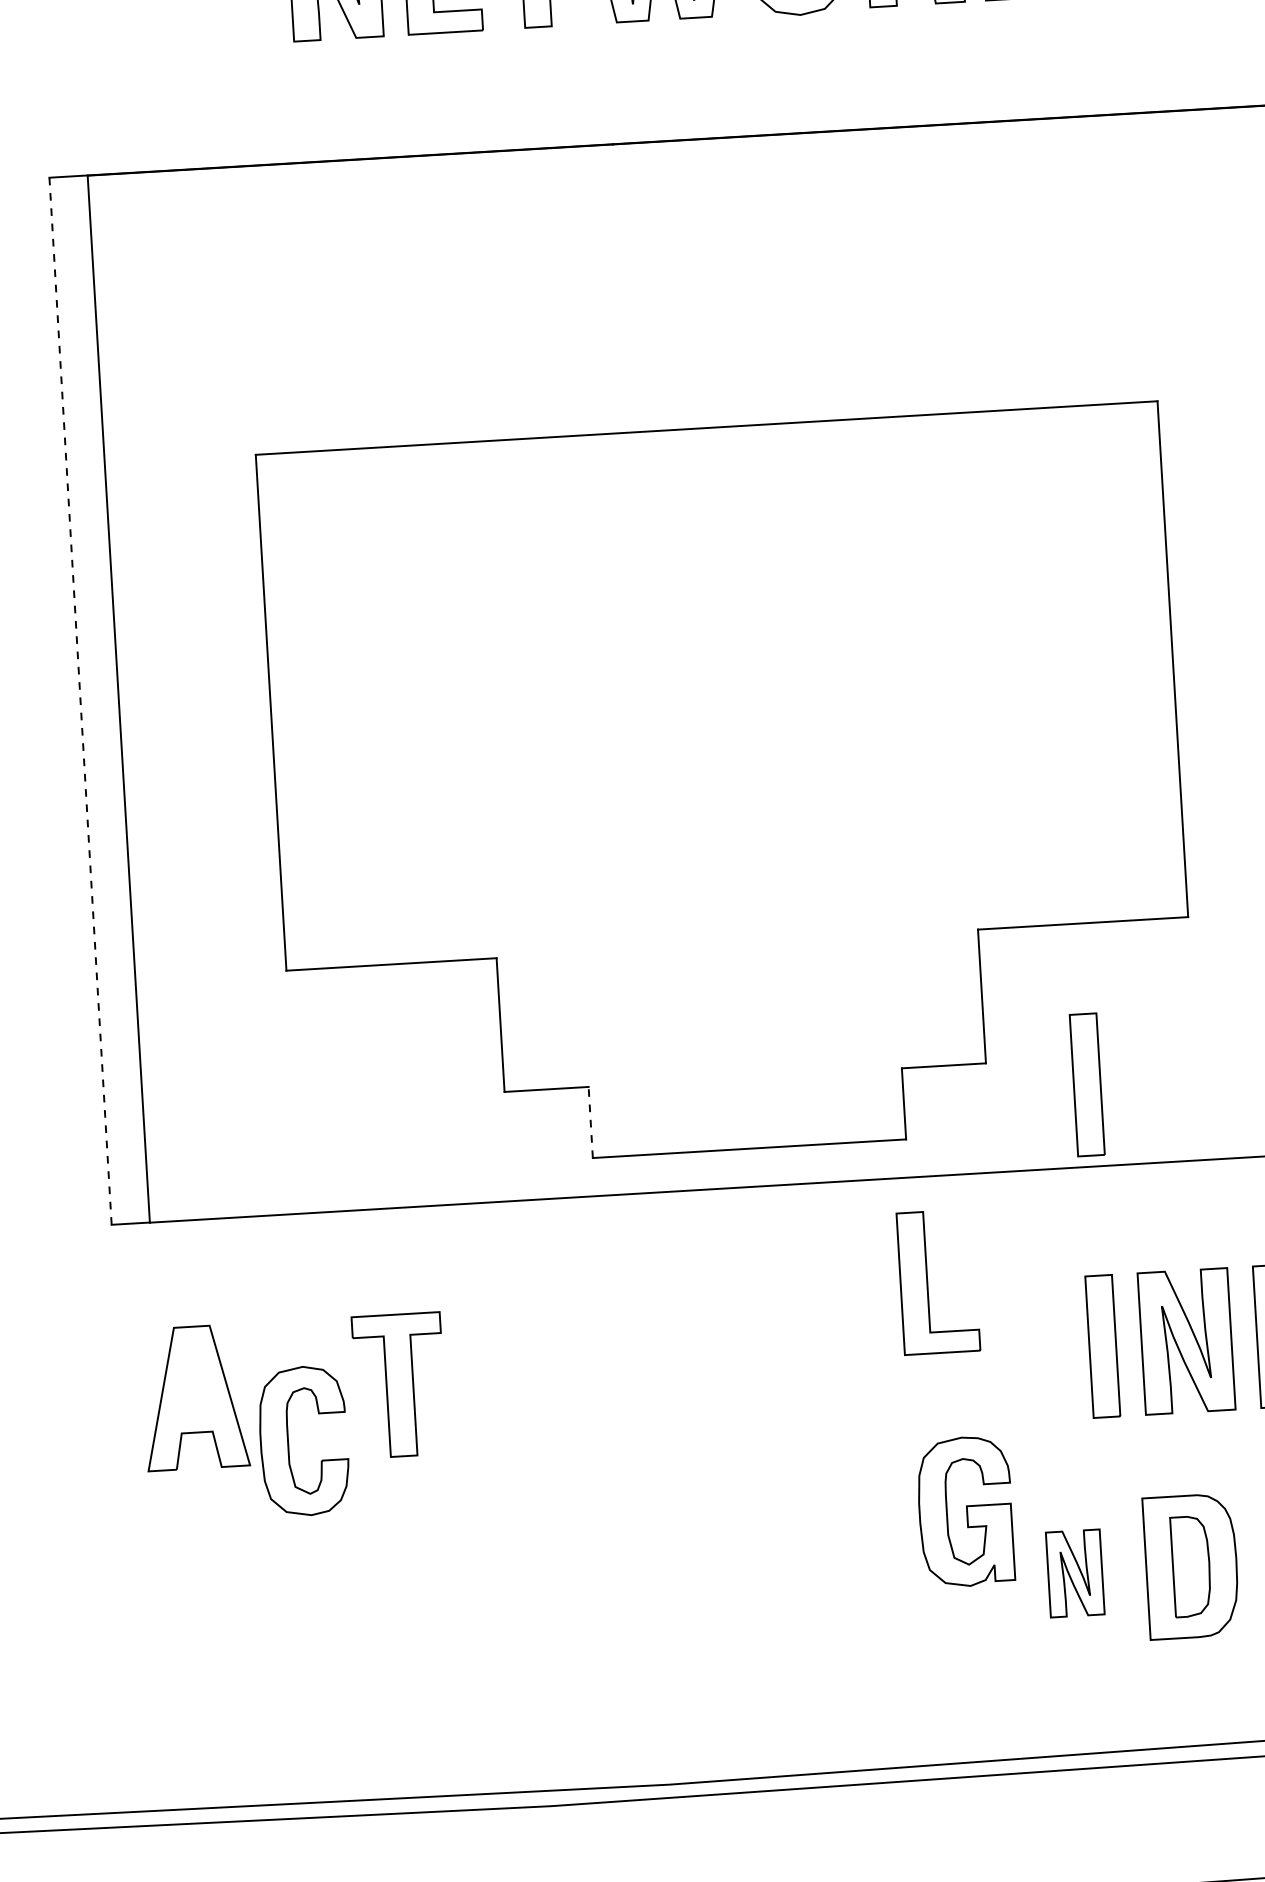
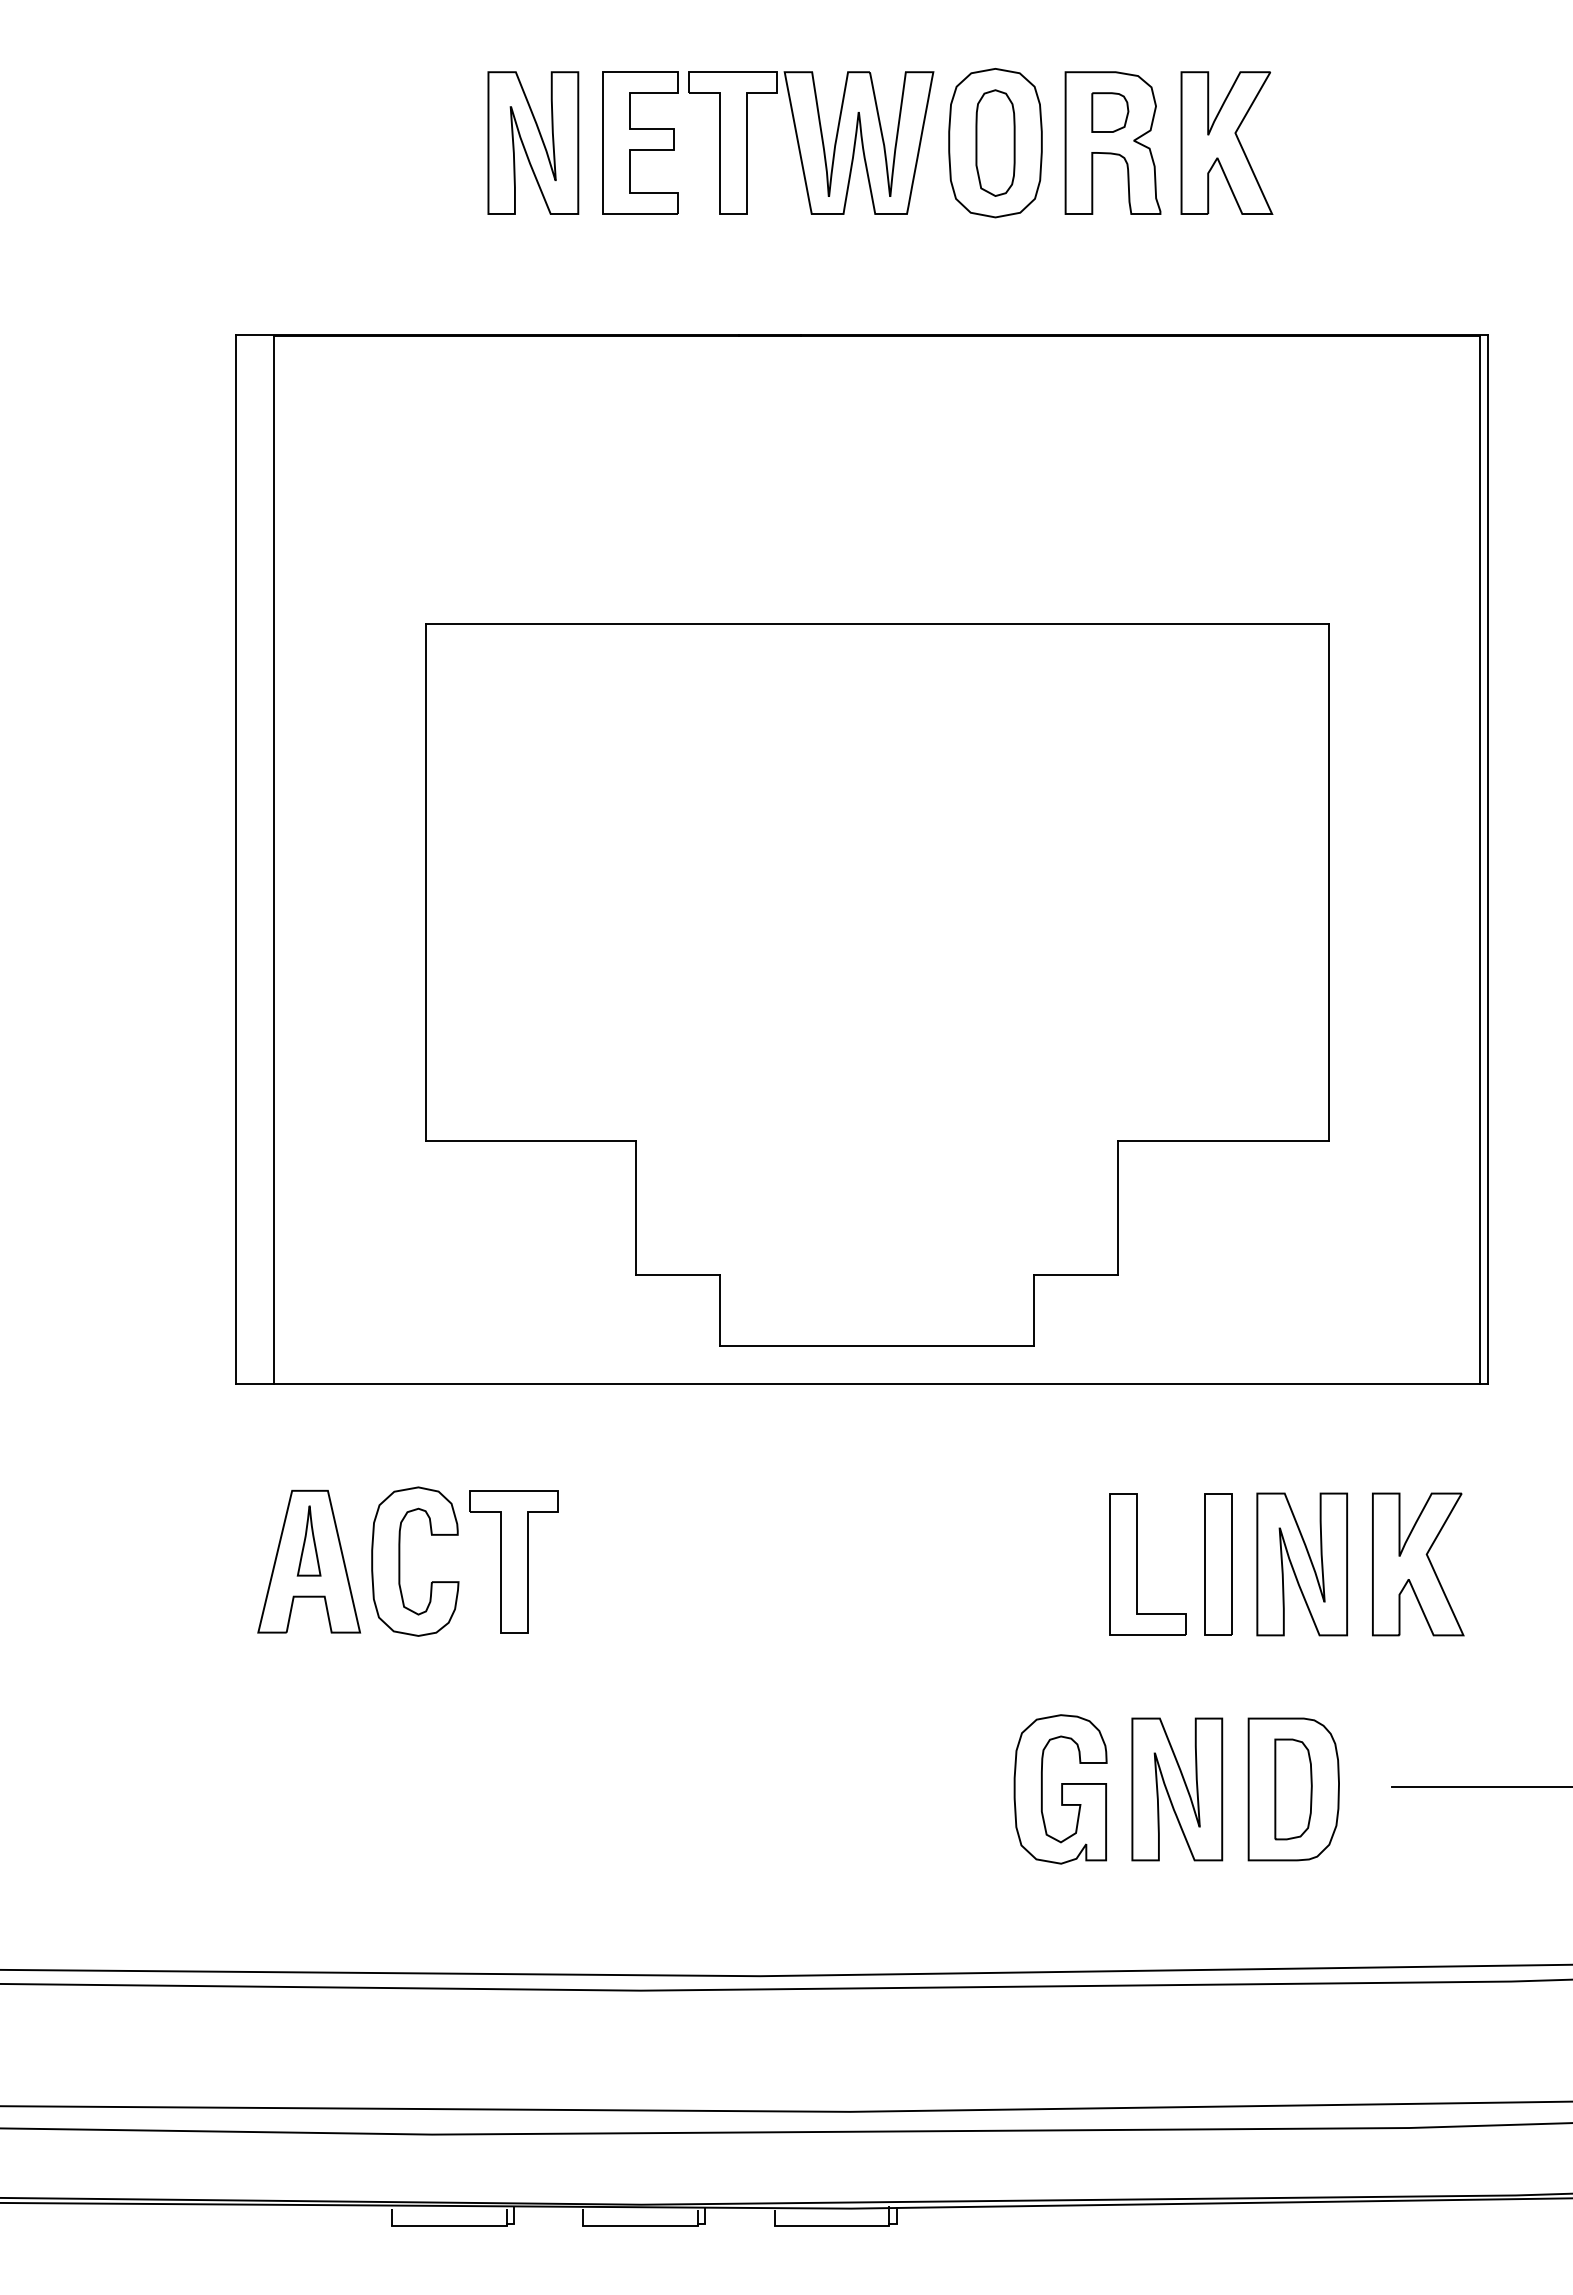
line: (80, 701) -> (236, 860), dashed -> solid
part: (1087, 1084) -> (1218, 1302), removed
line: (590, 1122) -> (720, 1310), dashed -> solid
part: (927, 1282) -> (1137, 1564), moved
part: (193, 1376) -> (308, 1540), added
part: (289, 1441) -> (400, 1561), moved
part: (965, 1511) -> (1060, 1789), moved
part: (1075, 1573) -> (1177, 1789), size x1.67

